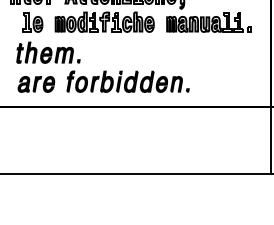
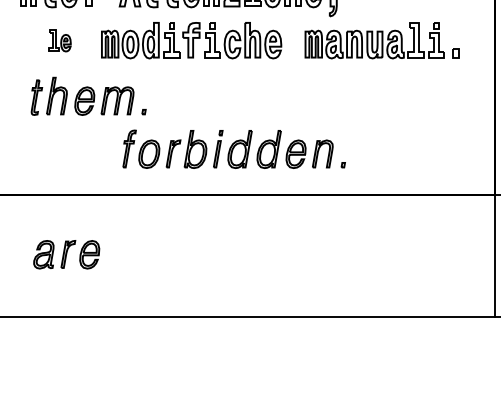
part: (32, 22) -> (59, 41), size x0.6
part: (36, 84) -> (66, 254), moved

